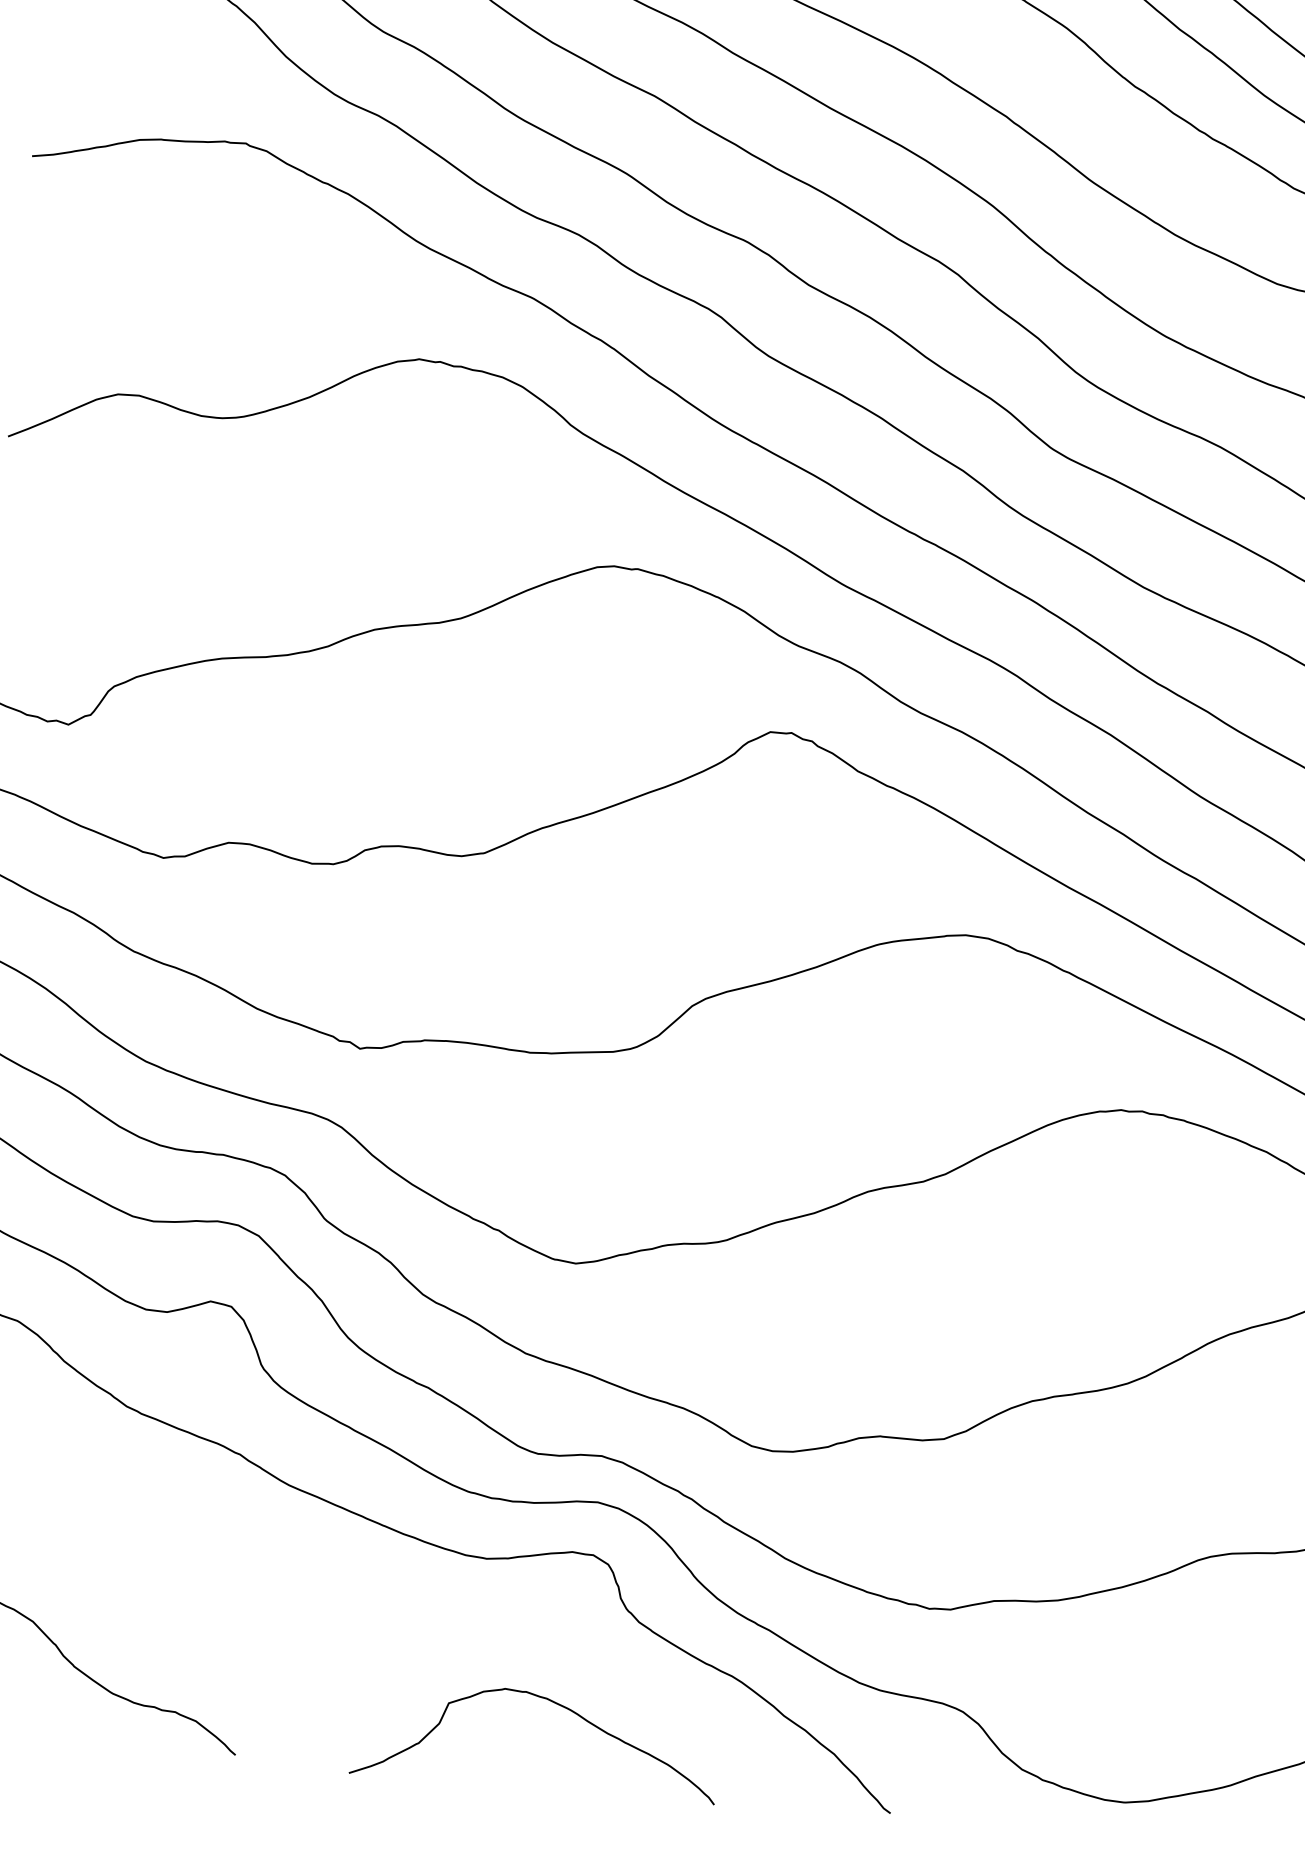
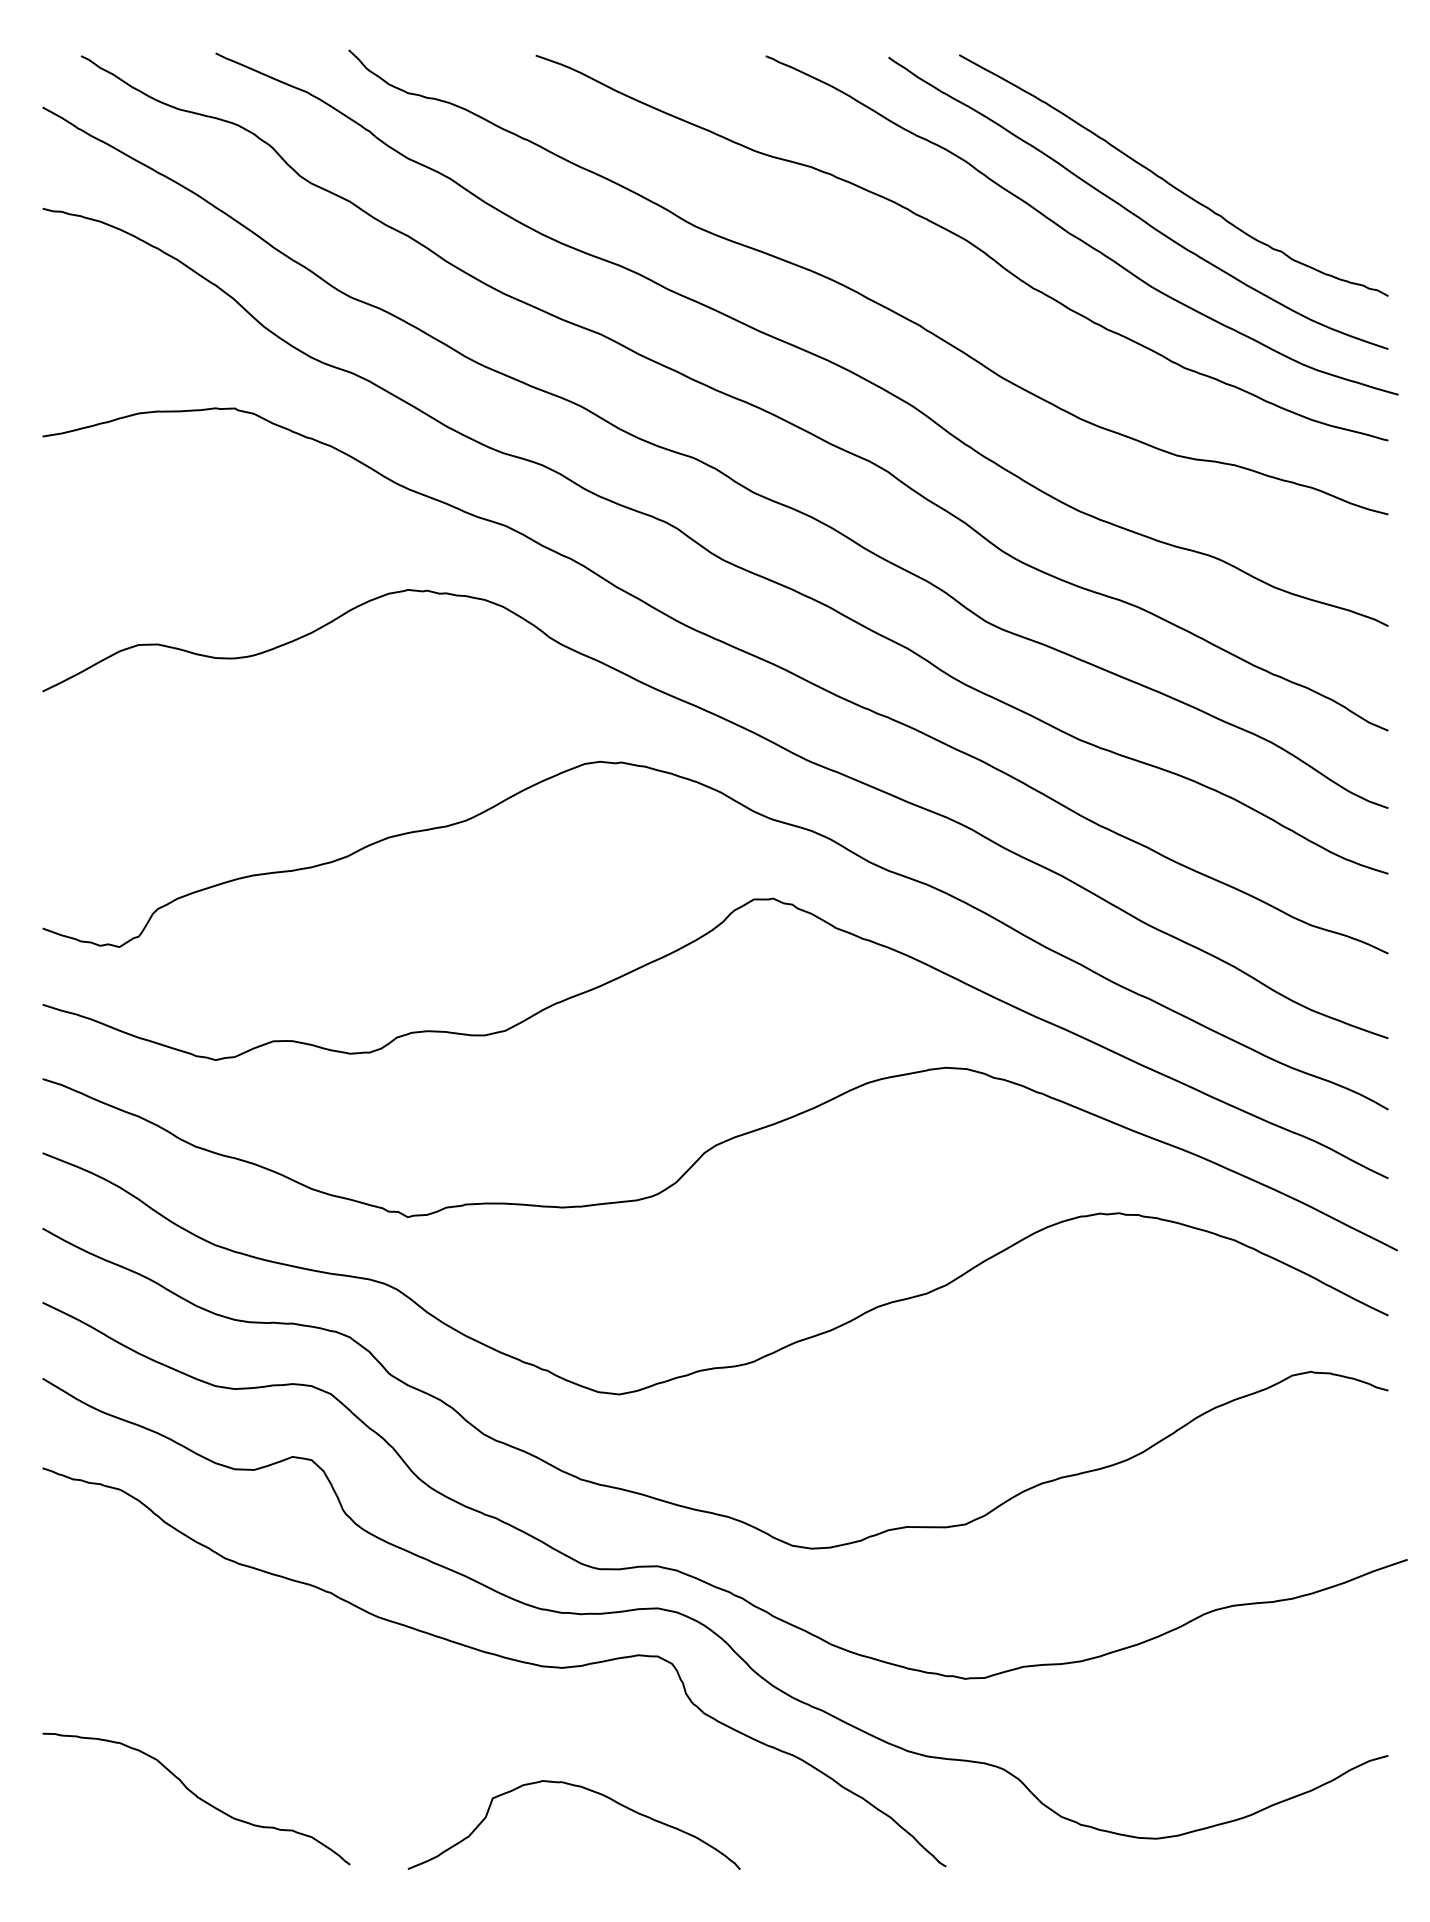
curve: (553, 1703) -> (587, 1790), moved

